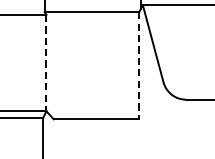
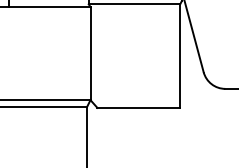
line: (46, 63) -> (90, 53), dashed -> solid
line: (139, 66) -> (180, 56), dashed -> solid

